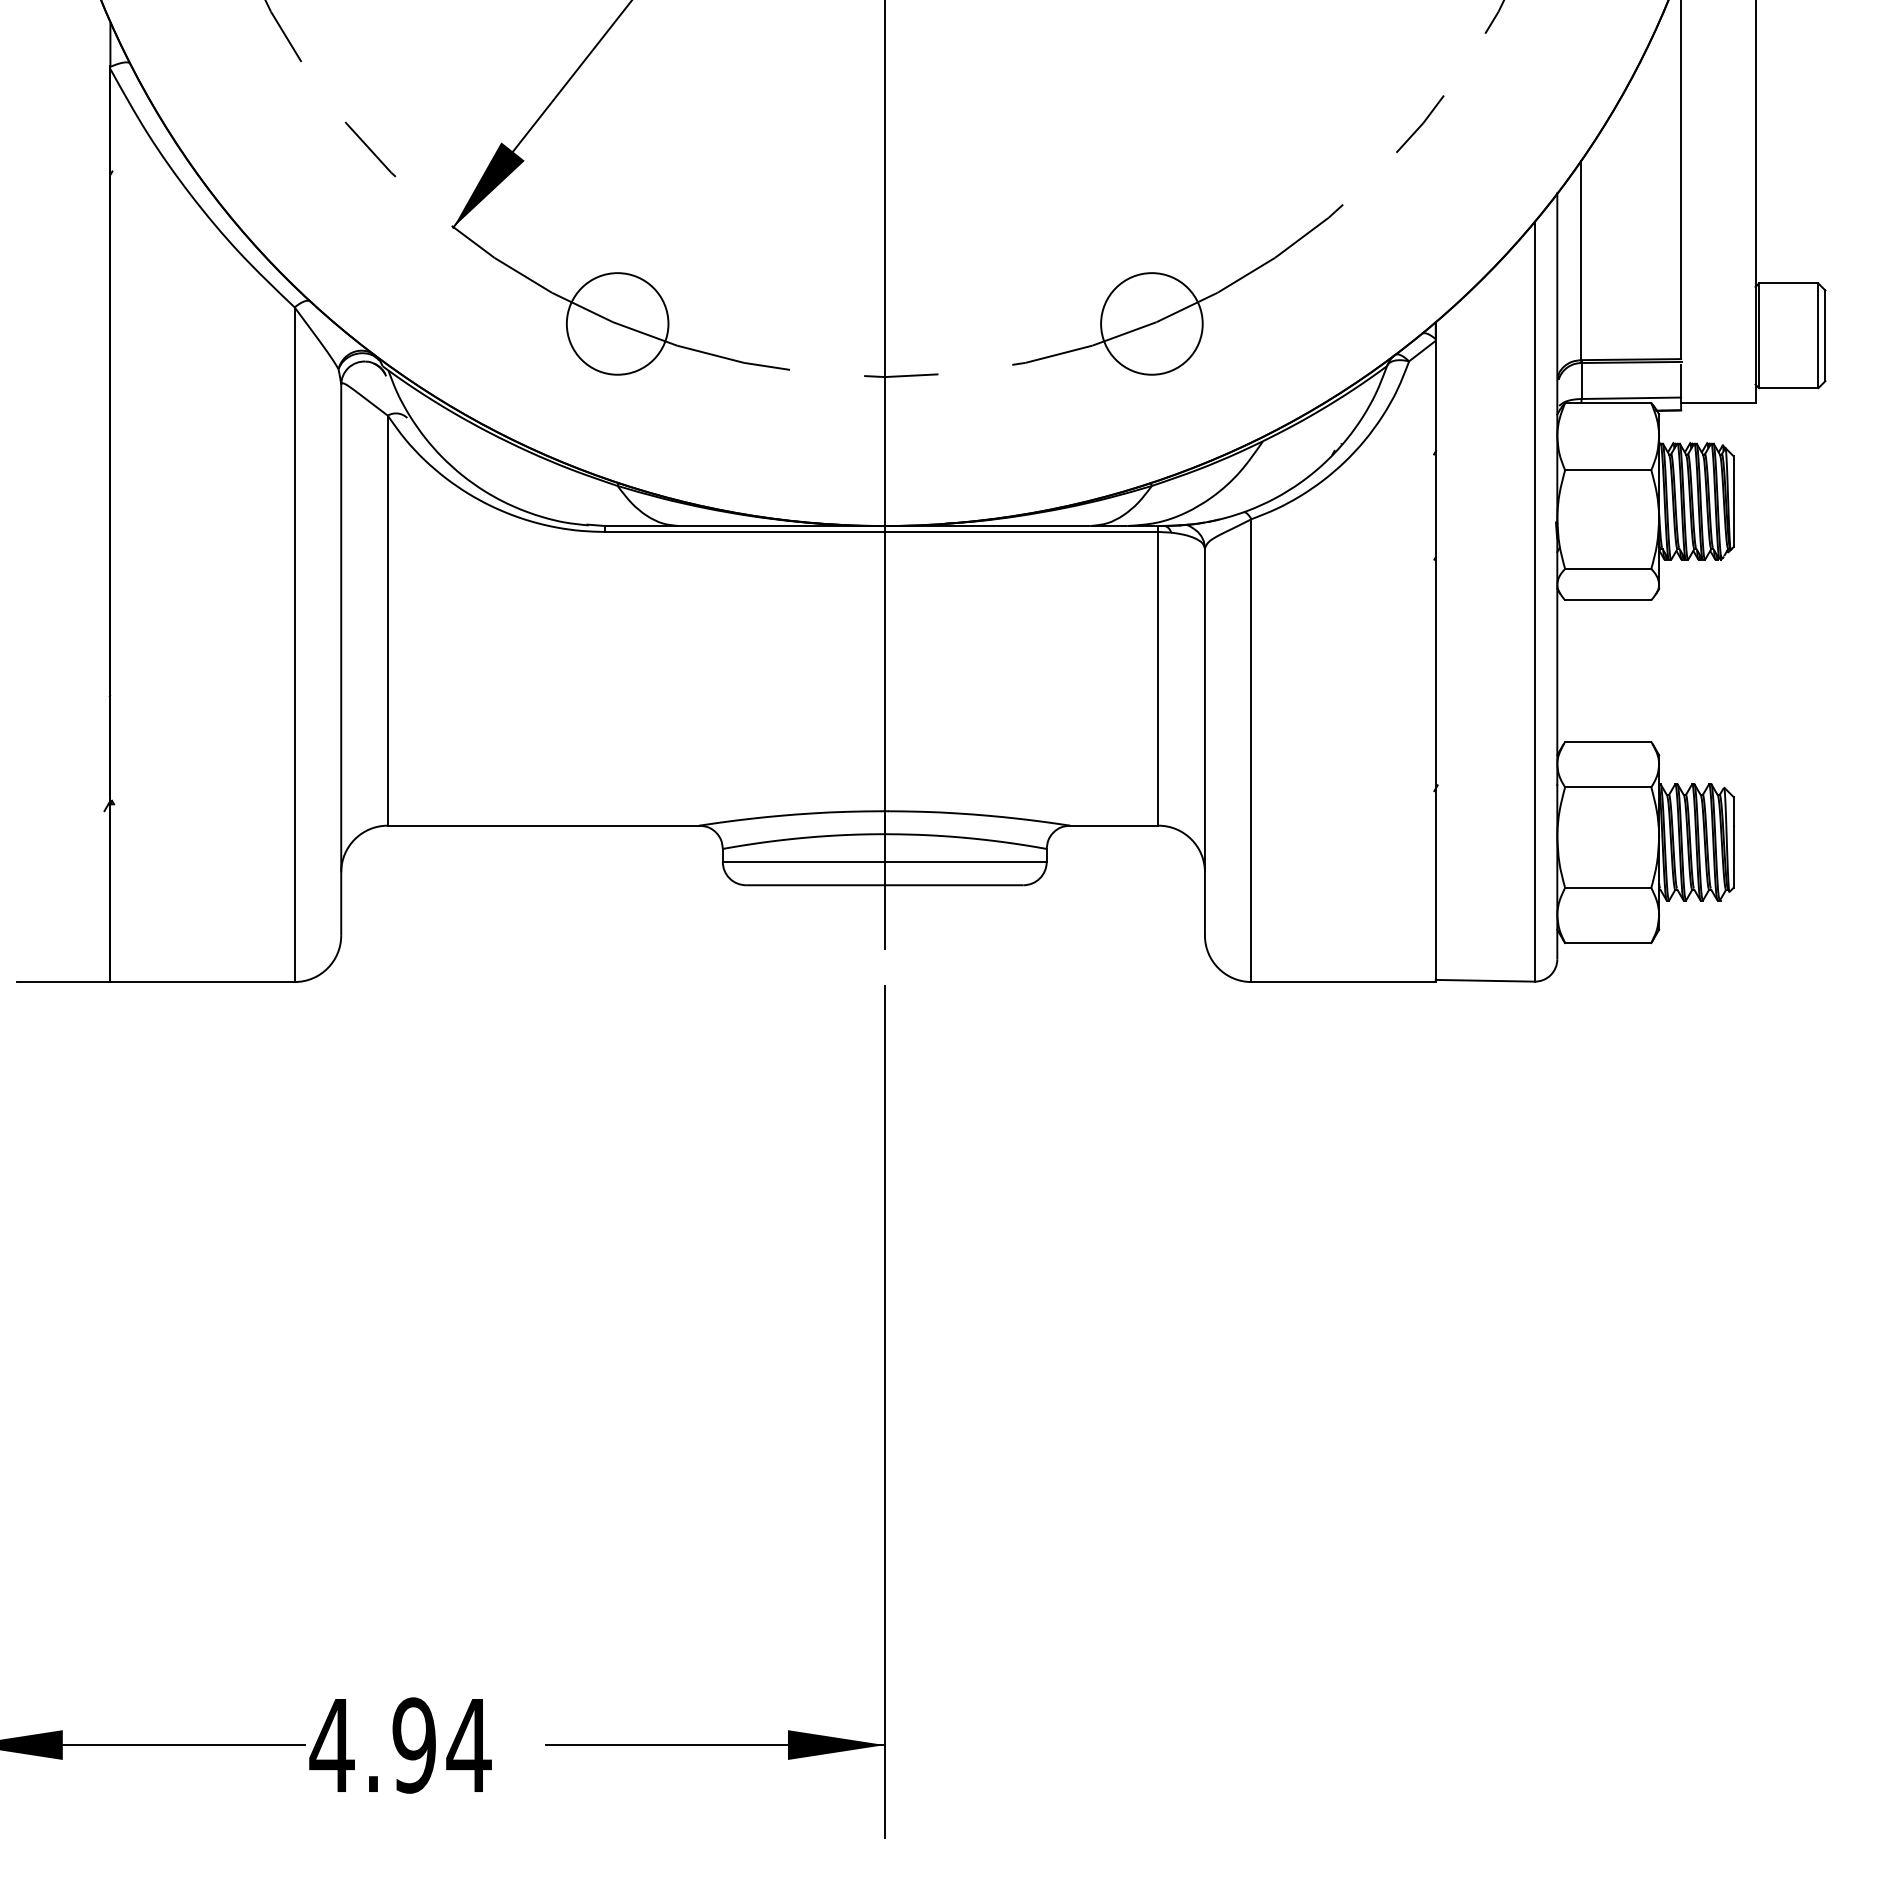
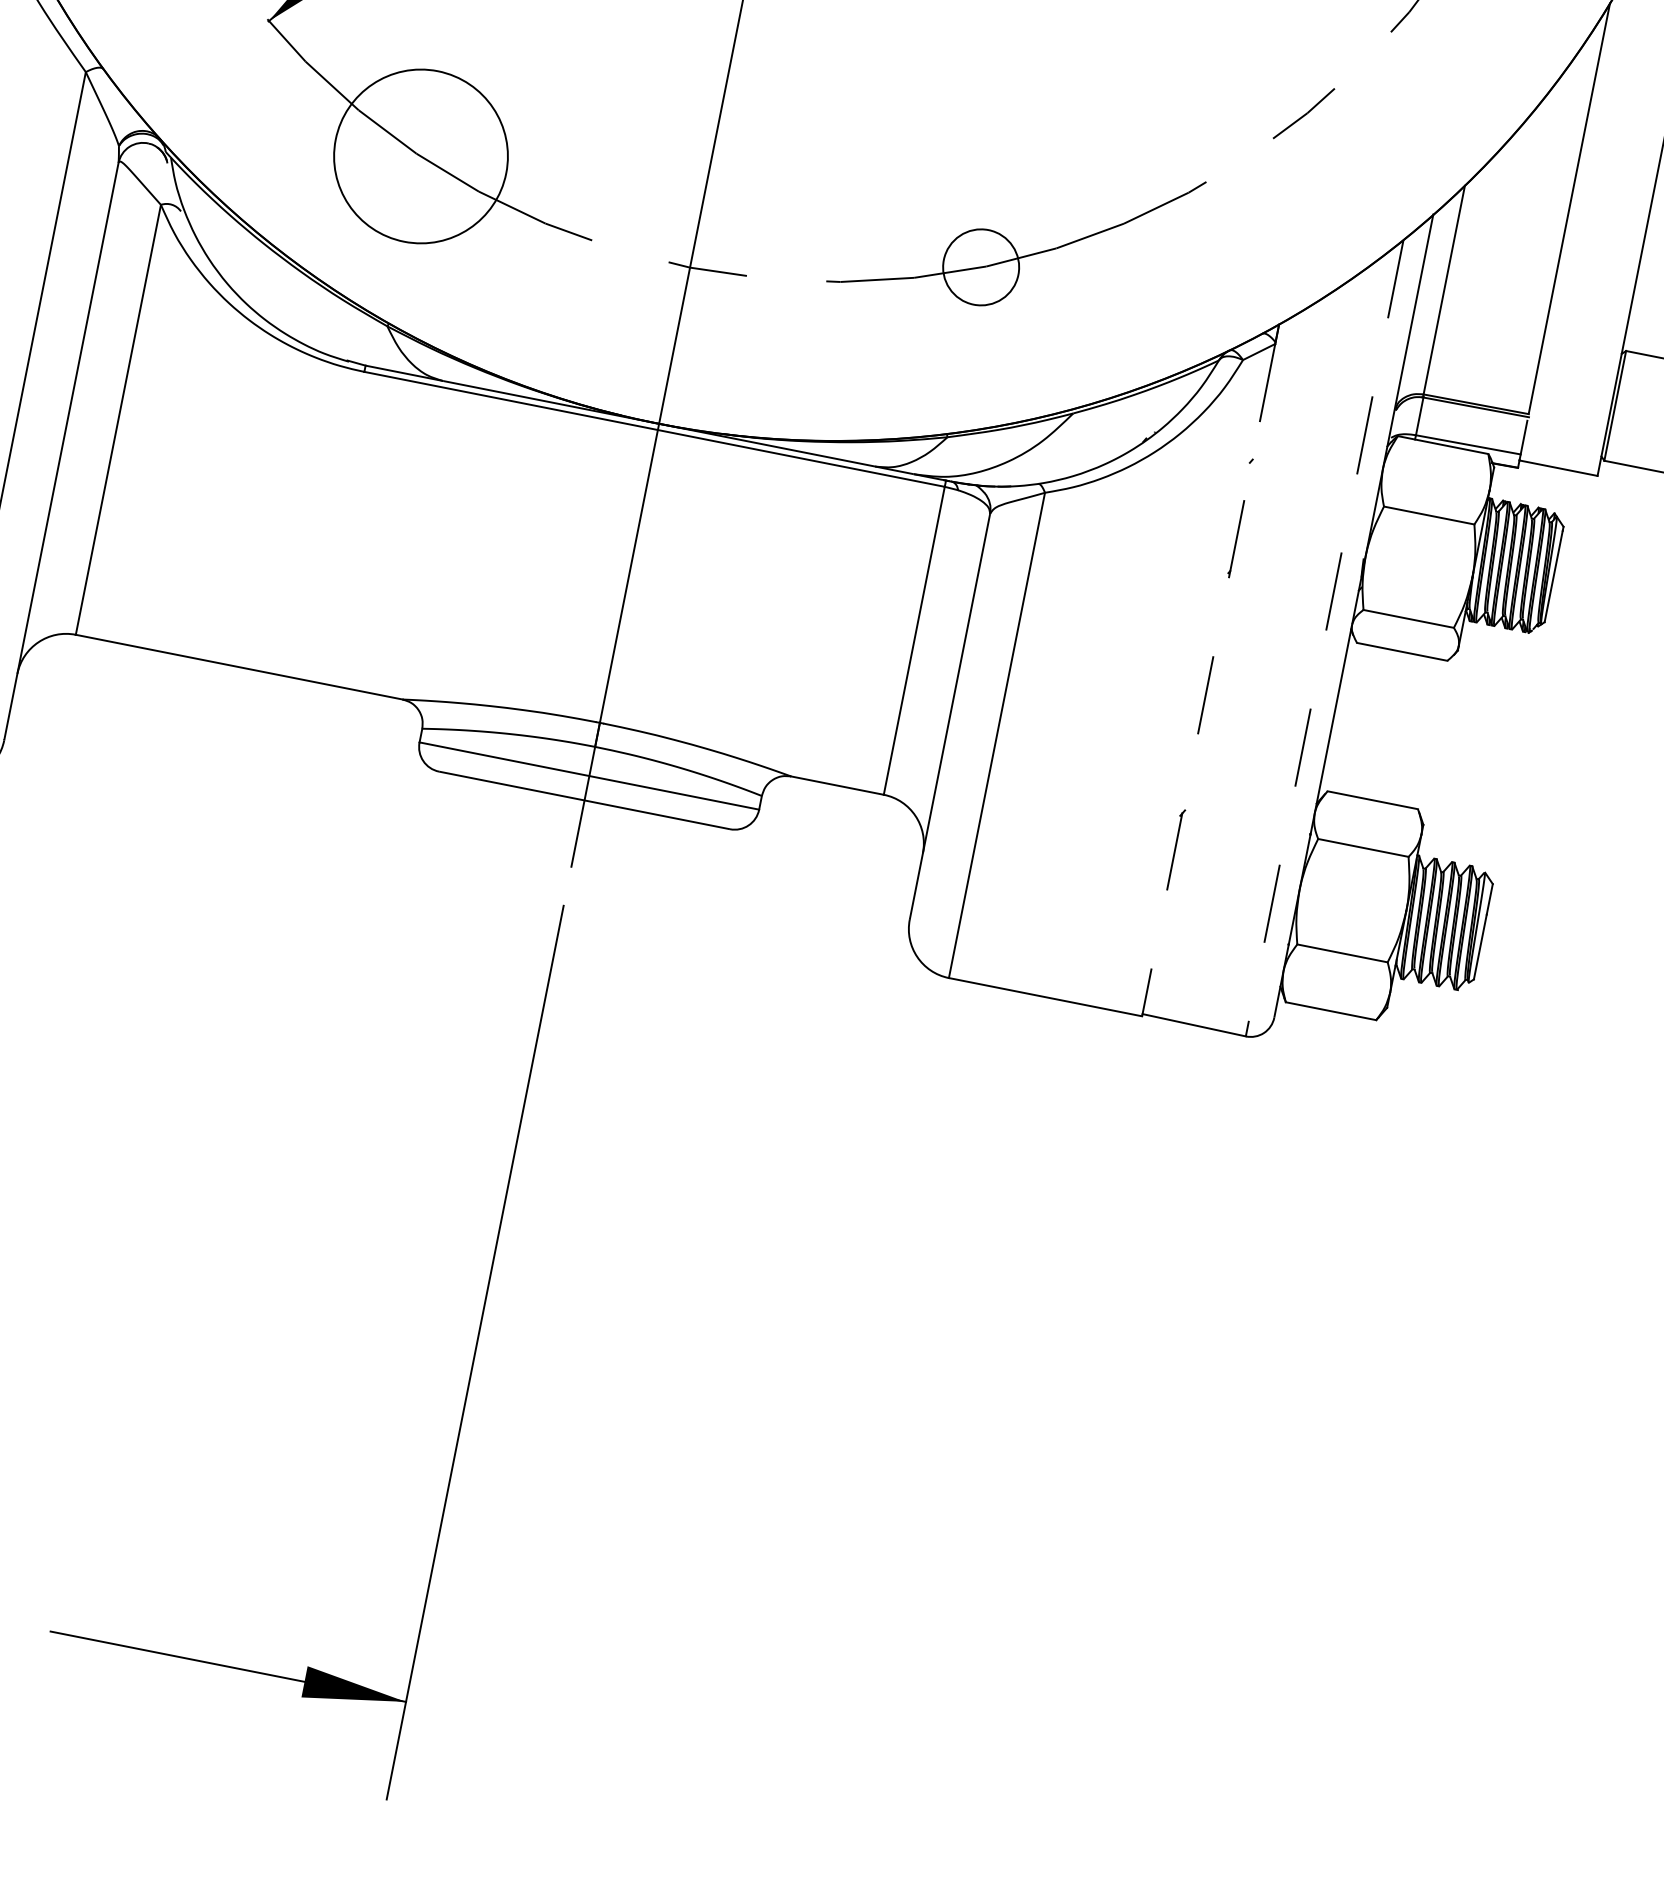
circle: (617, 323) -> (420, 155), size x1.6
circle: (1151, 323) -> (980, 266), size x0.7
line: (1534, 601) -> (1324, 637), solid -> dashed
line: (1435, 661) -> (1208, 680), solid -> dashed

